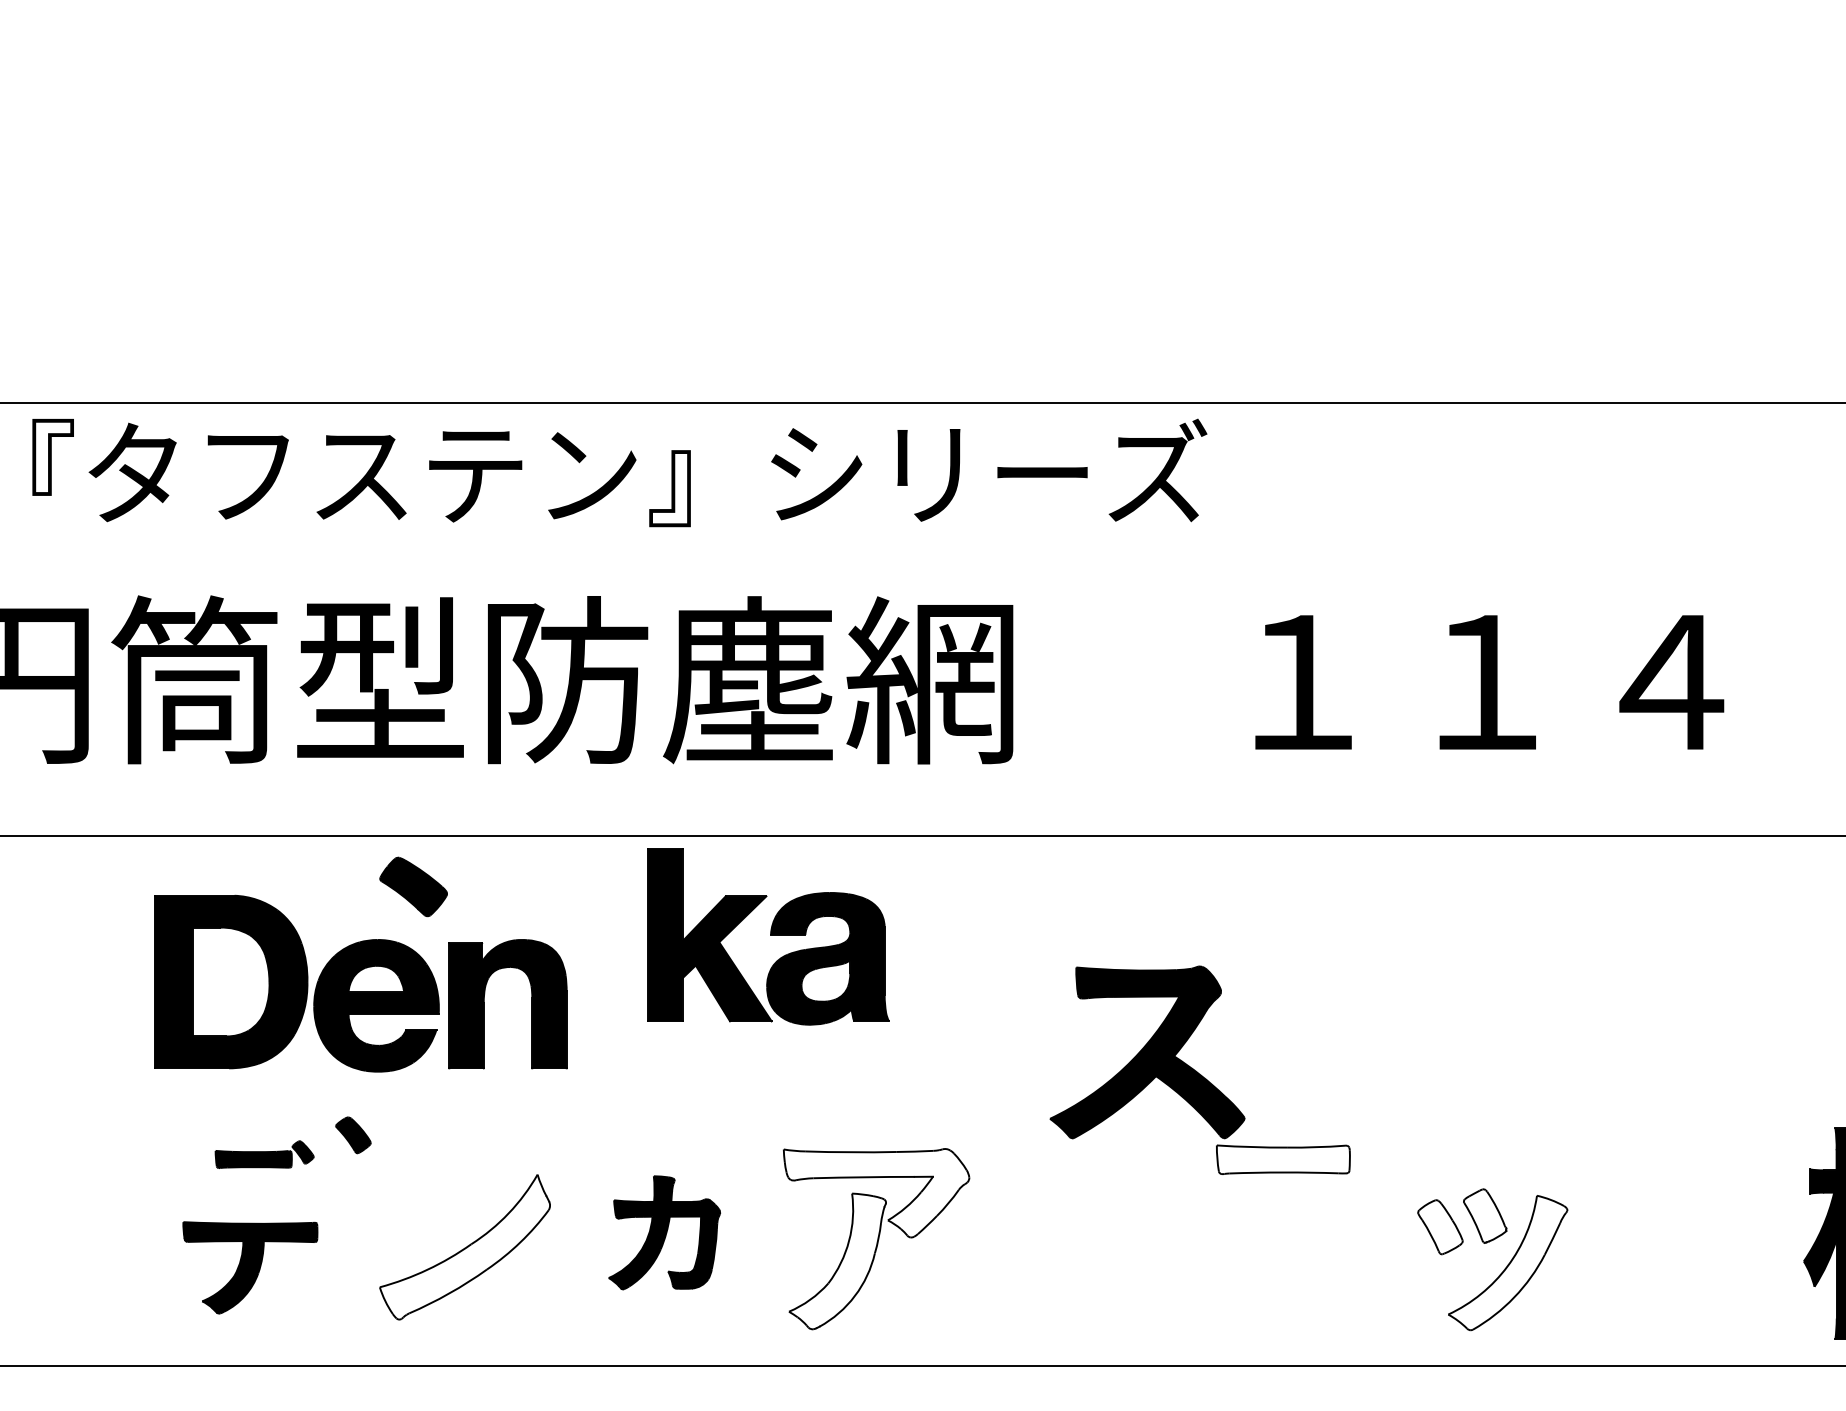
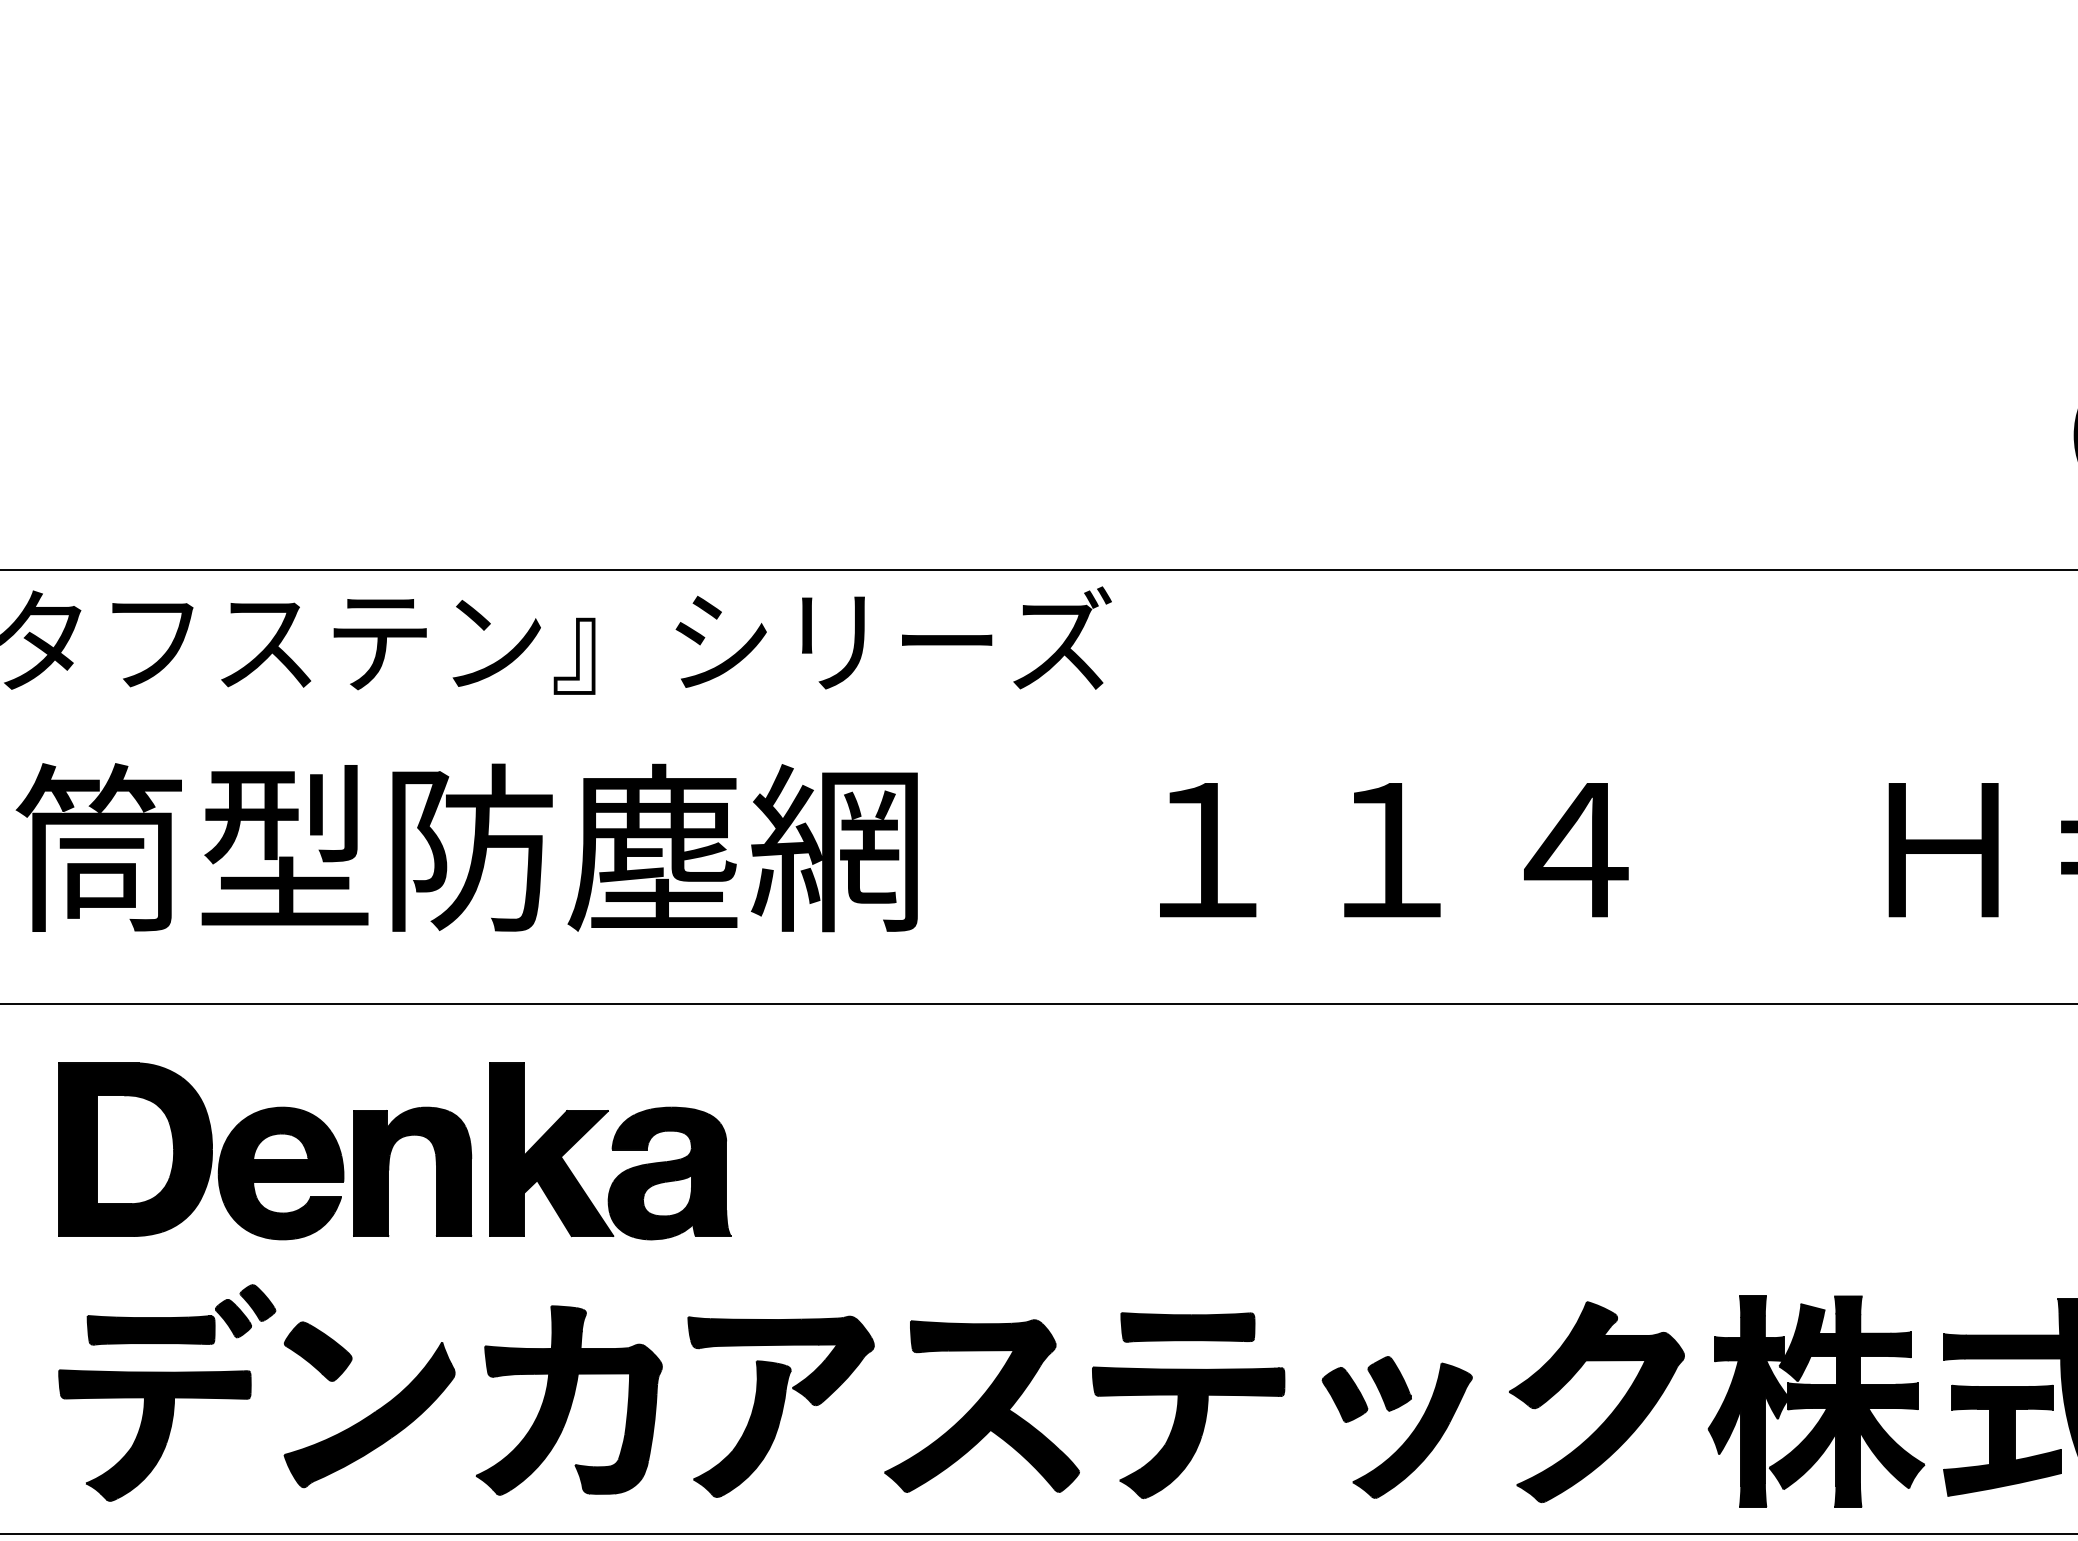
part: (412, 886) -> (317, 1351), moved
part: (768, 936) -> (610, 1151), moved
part: (1146, 1051) -> (981, 1405), moved
part: (263, 1154) -> (168, 1322), size x1.67
fill: (1282, 1159) -> (1187, 1327), added
fill: (875, 1192) -> (780, 1360), added
fill: (1484, 1215) -> (1389, 1383), added
fill: (1439, 1226) -> (1344, 1394), added
part: (663, 1232) -> (568, 1400), size x1.67
part: (1706, 1244) -> (1611, 1412), added
fill: (464, 1246) -> (369, 1414), added
fill: (836, 1260) -> (741, 1428), added
fill: (1506, 1262) -> (1411, 1430), added
part: (1283, 1264) -> (1188, 1432), added
part: (249, 1267) -> (154, 1435), size x1.43

